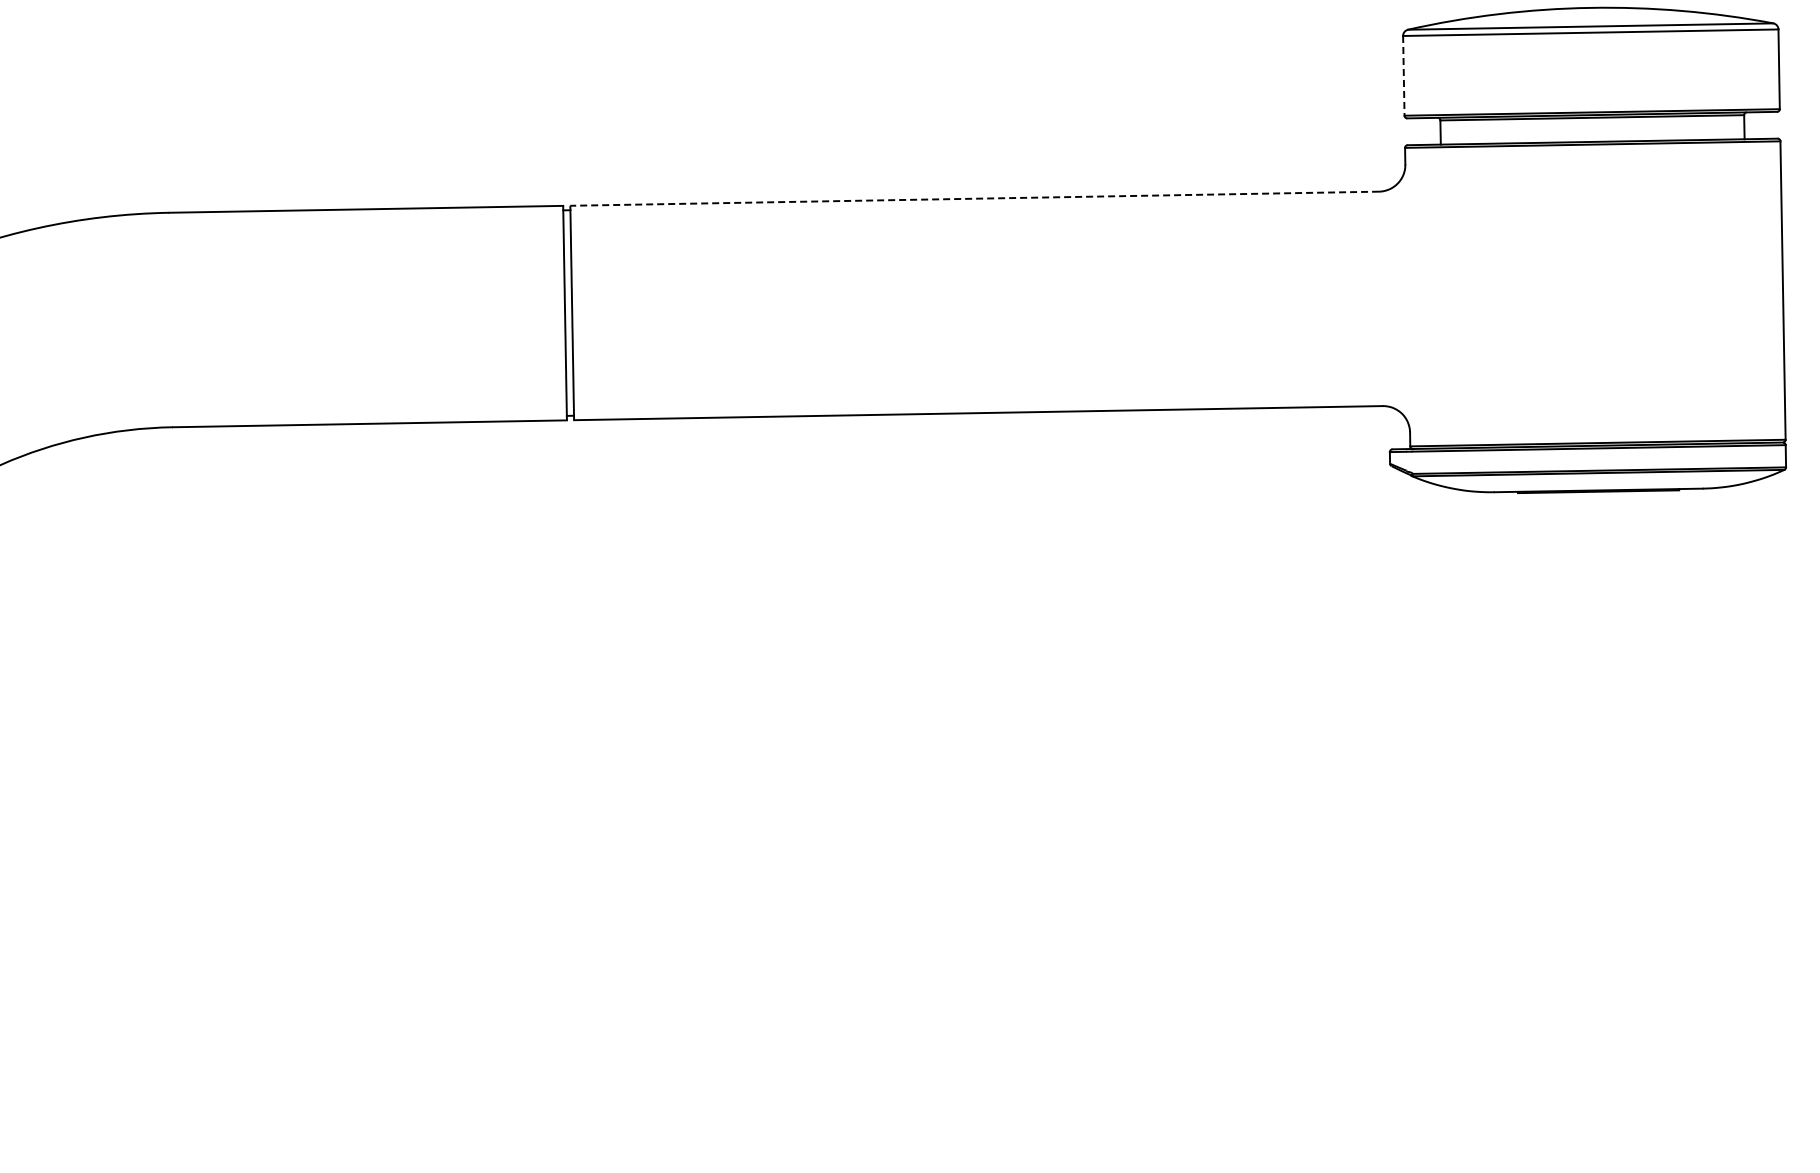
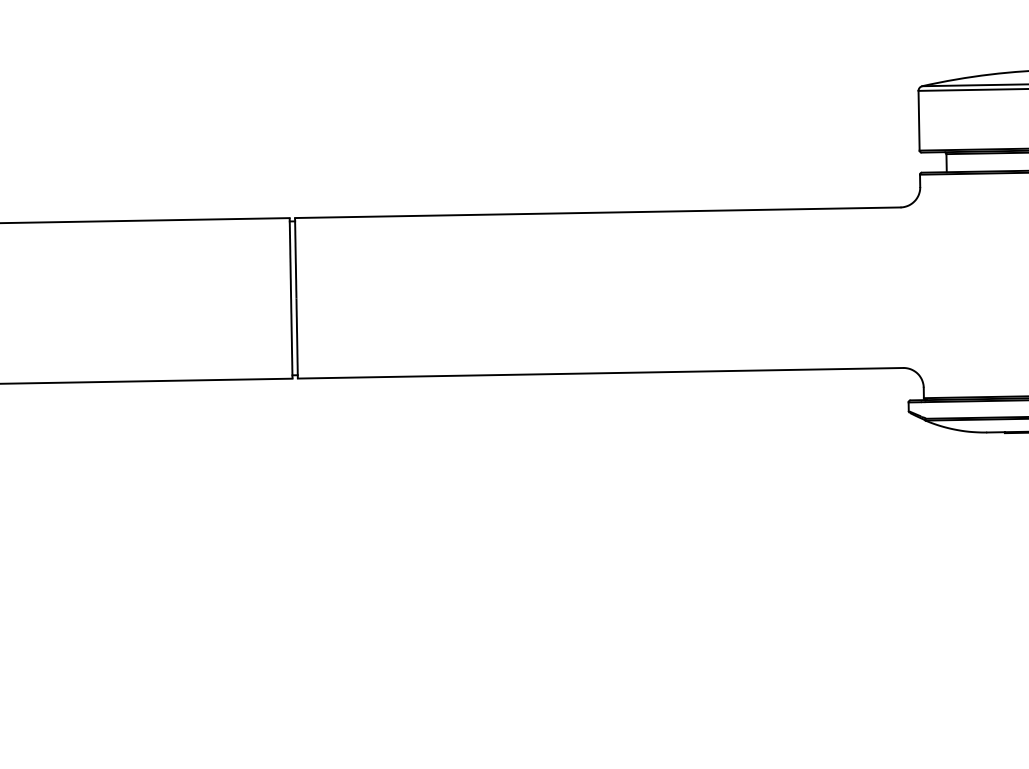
line: (1403, 75) -> (918, 120), dashed -> solid
line: (974, 198) -> (597, 212), dashed -> solid

